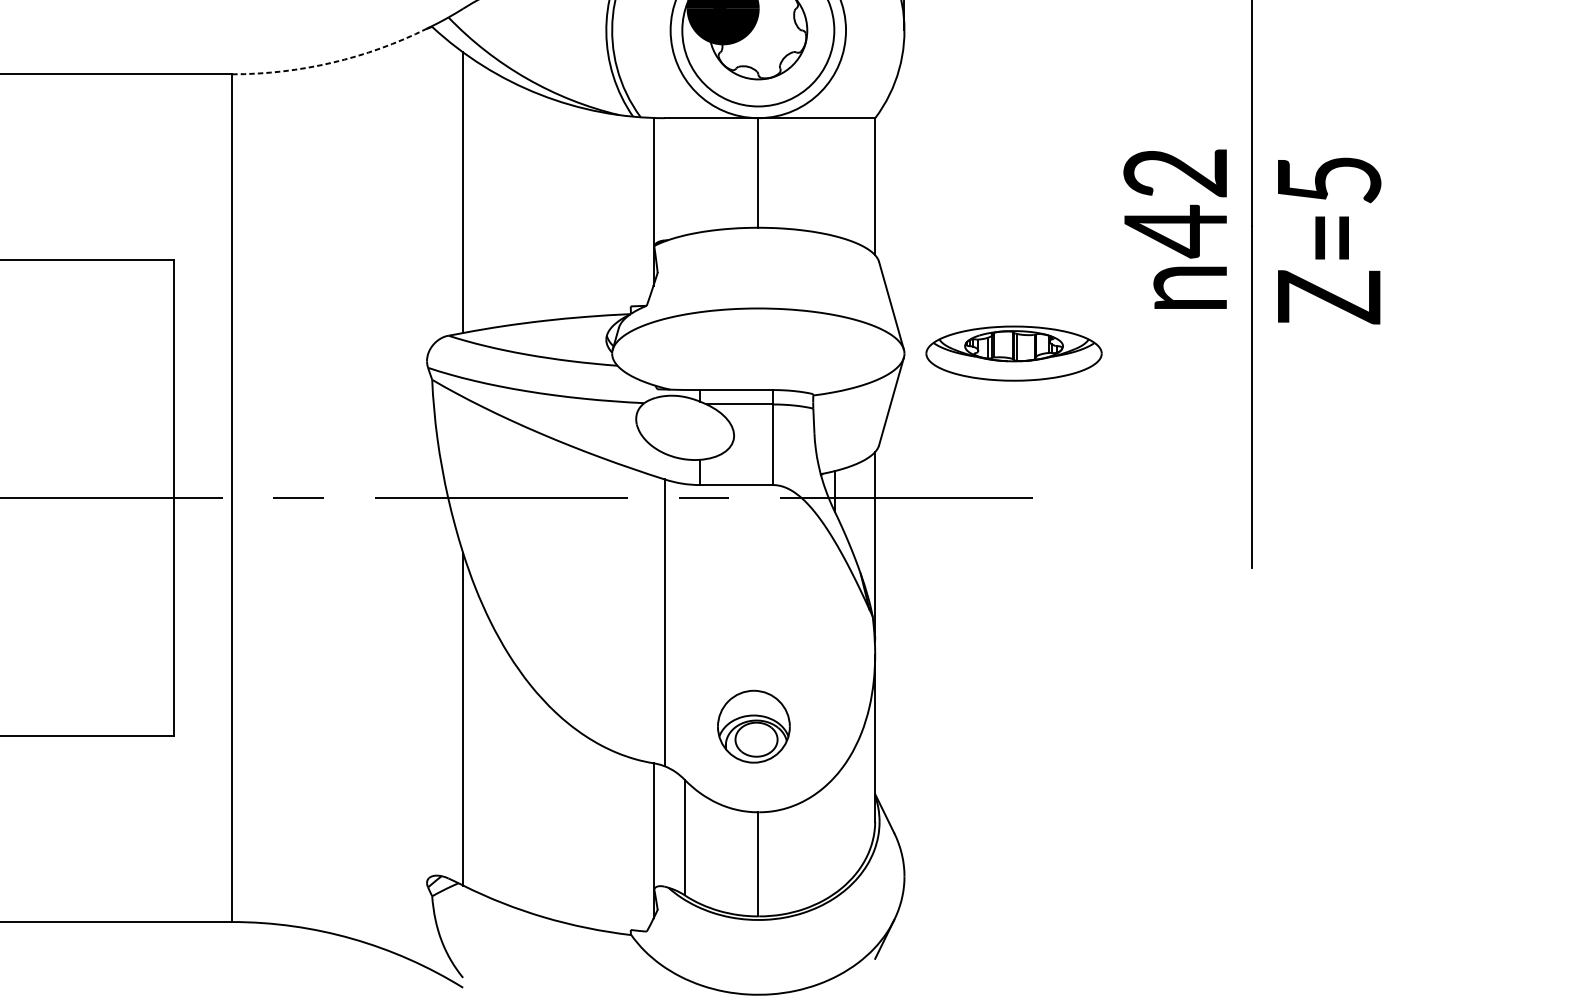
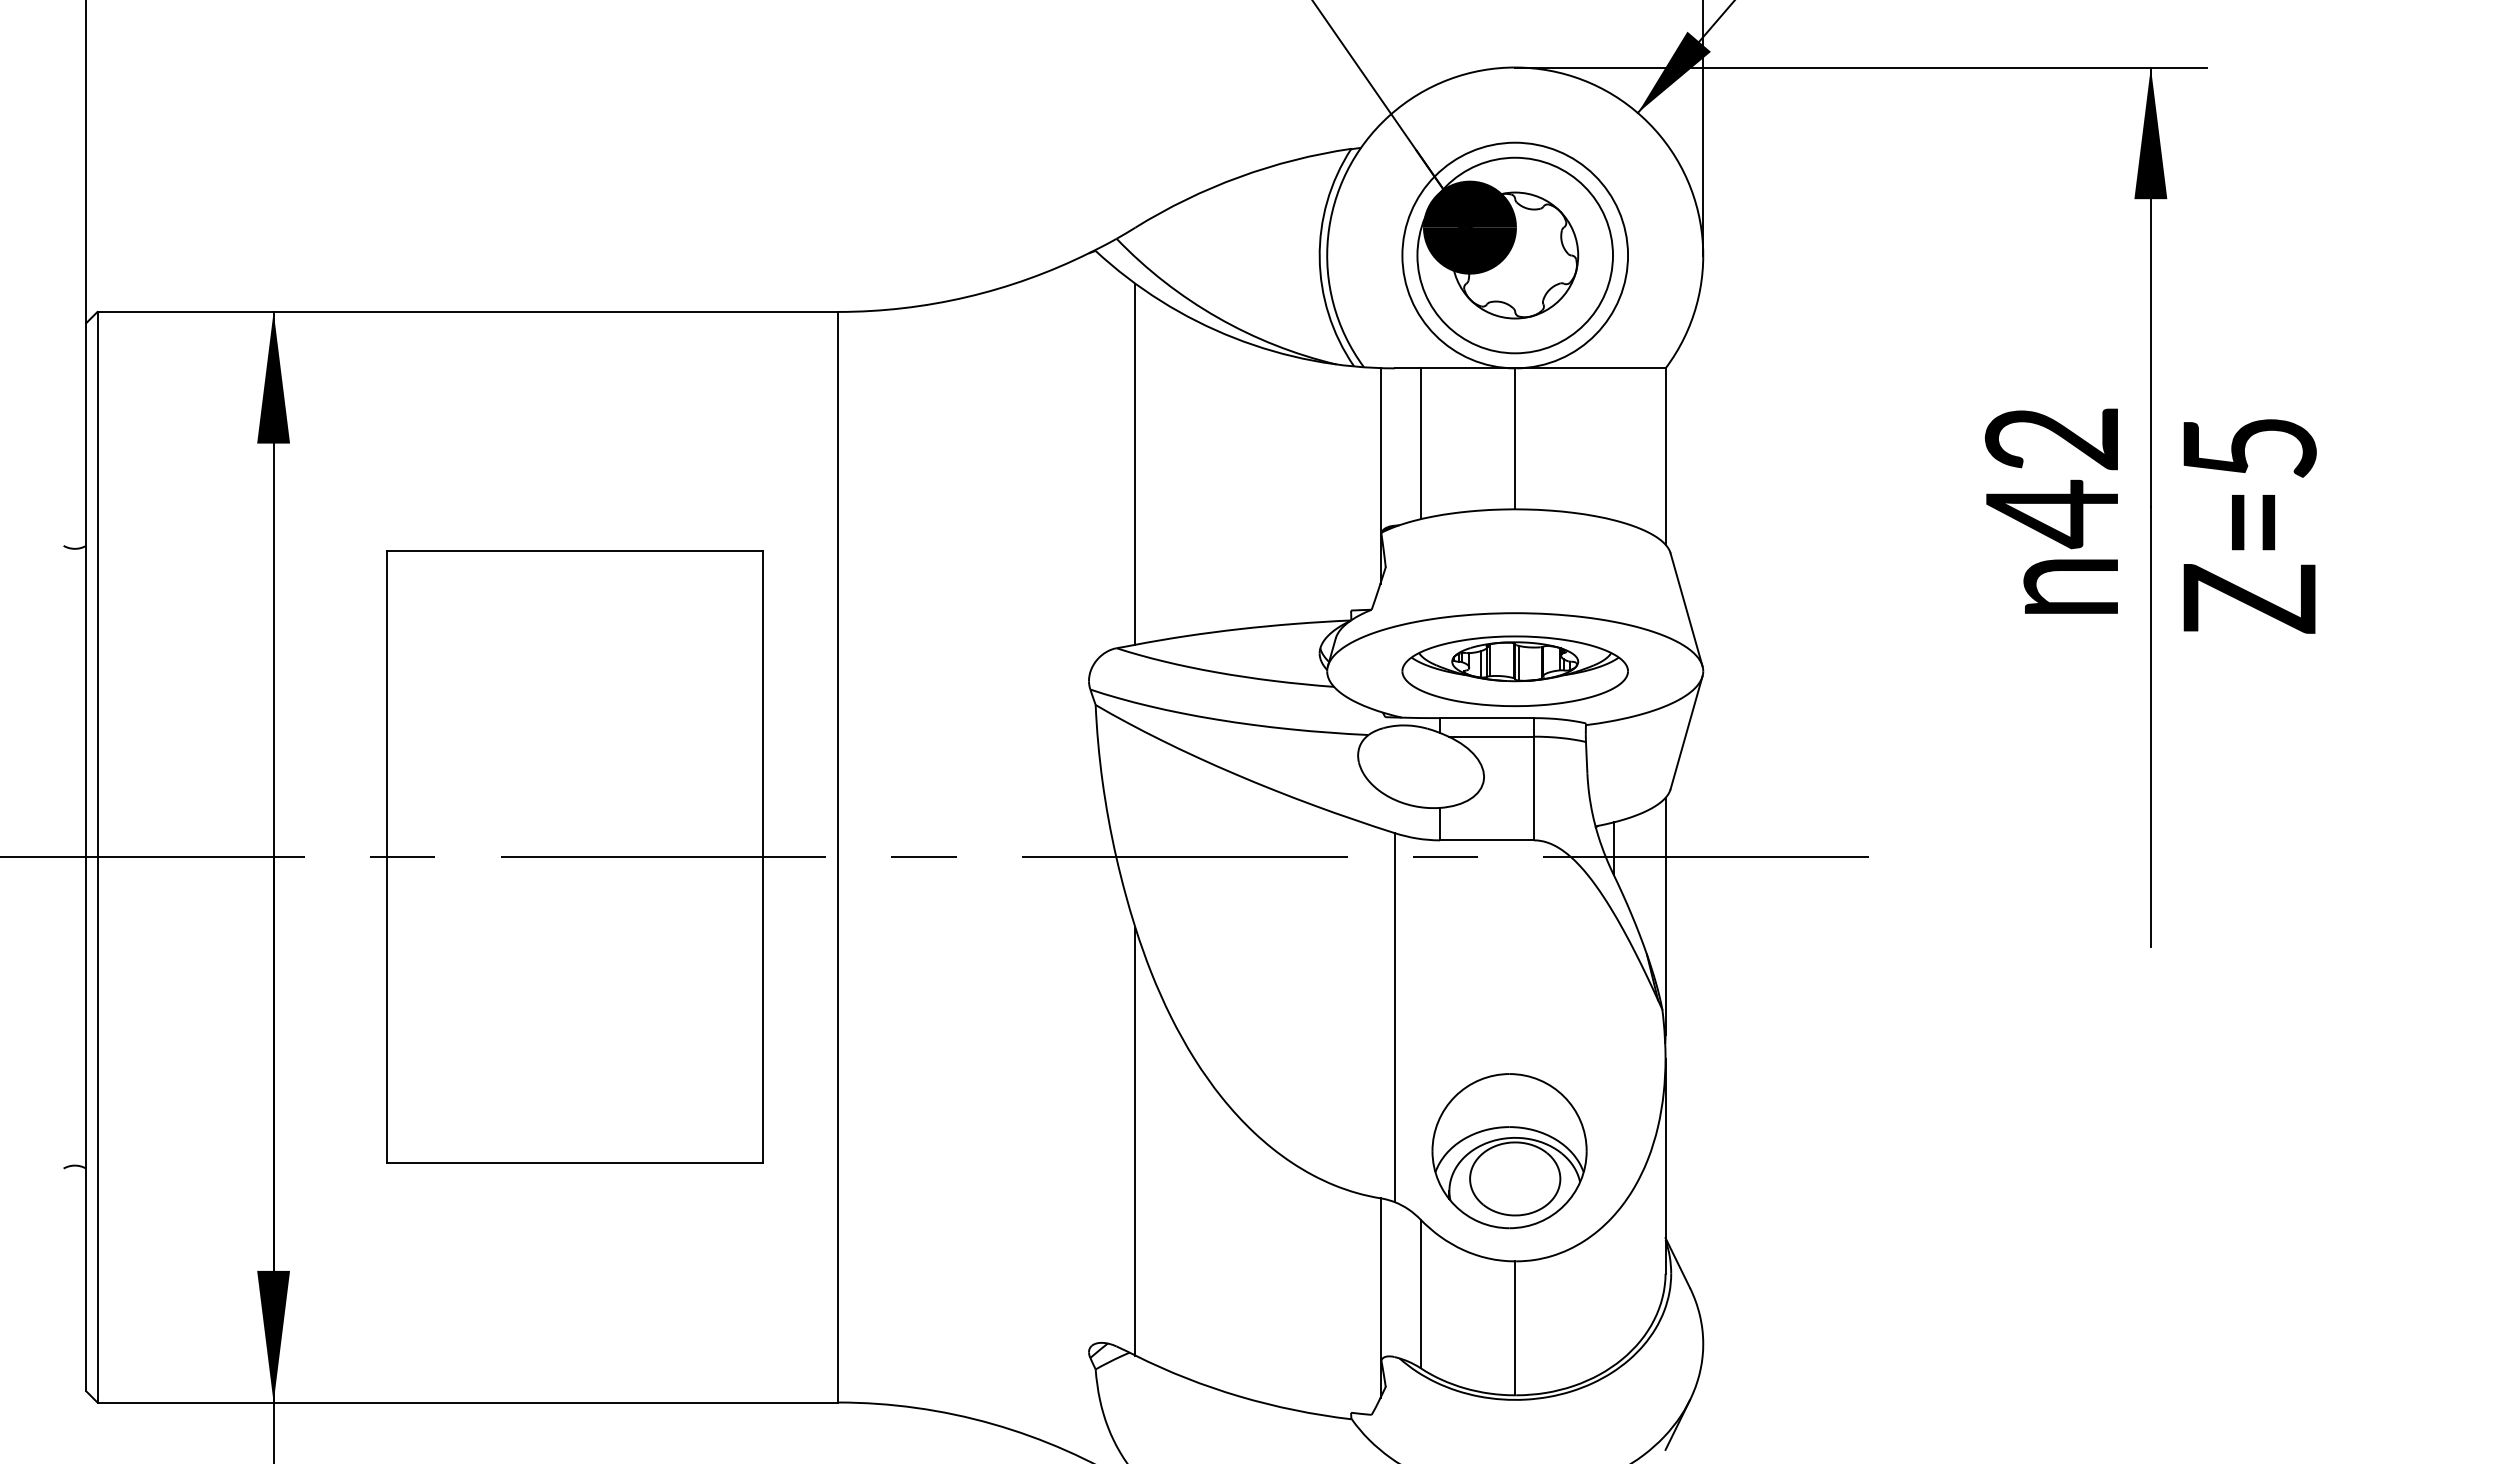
arc: (332, 63) -> (967, 297), dashed -> solid
line: (684, 176) -> (1420, 443), added
part: (1013, 353) -> (1514, 671), moved
part: (753, 726) -> (1509, 1151), size x1.67

